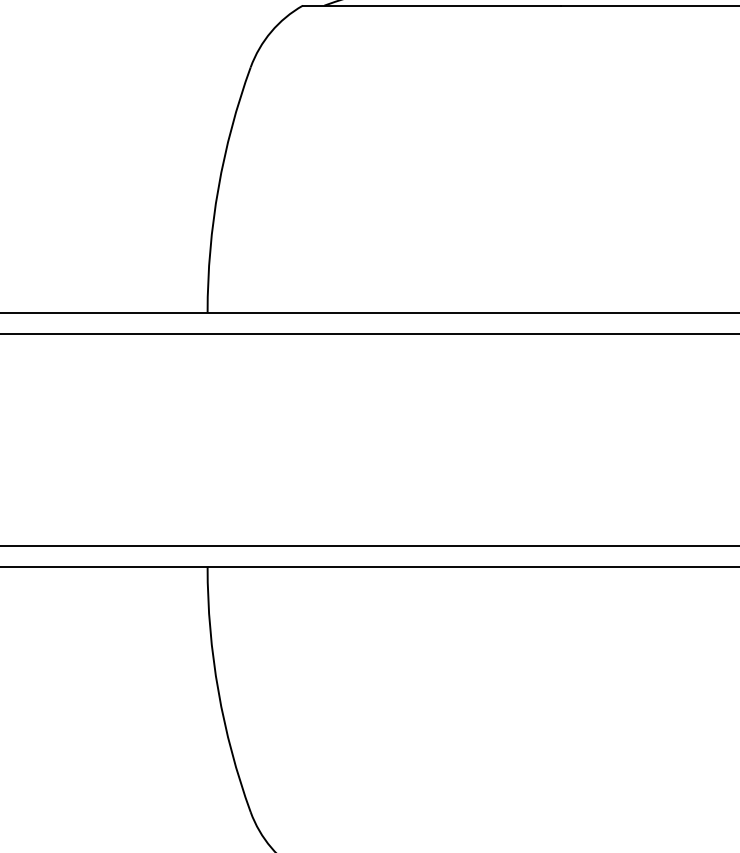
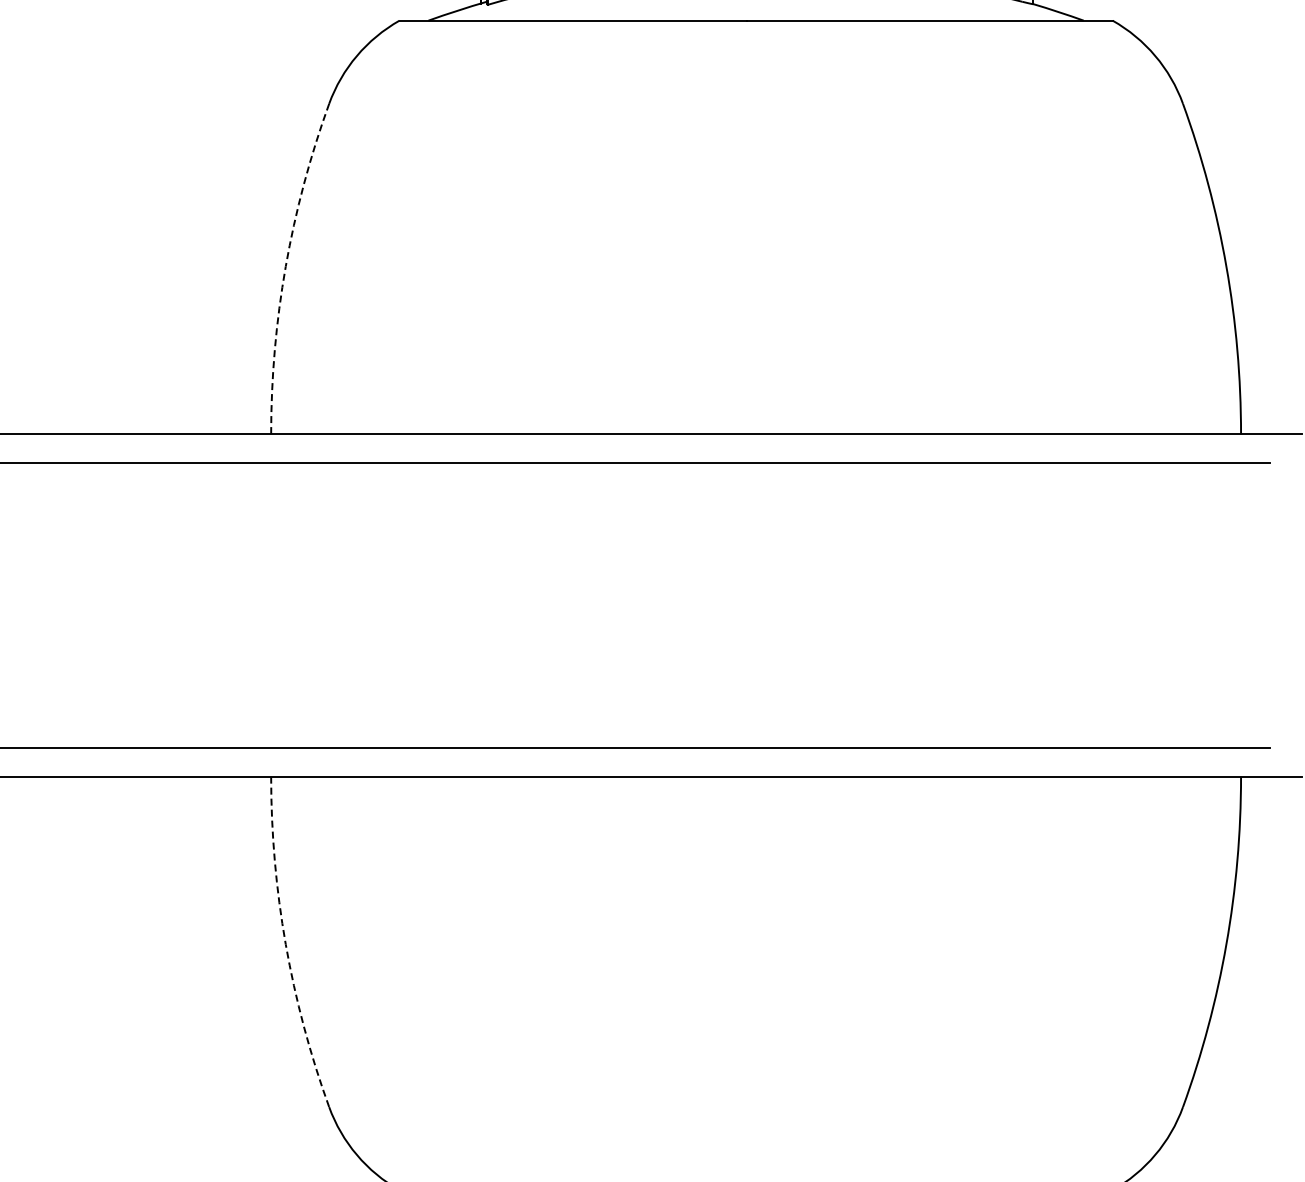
arc: (218, 188) -> (285, 266), solid -> dashed
arc: (218, 691) -> (285, 944), solid -> dashed

